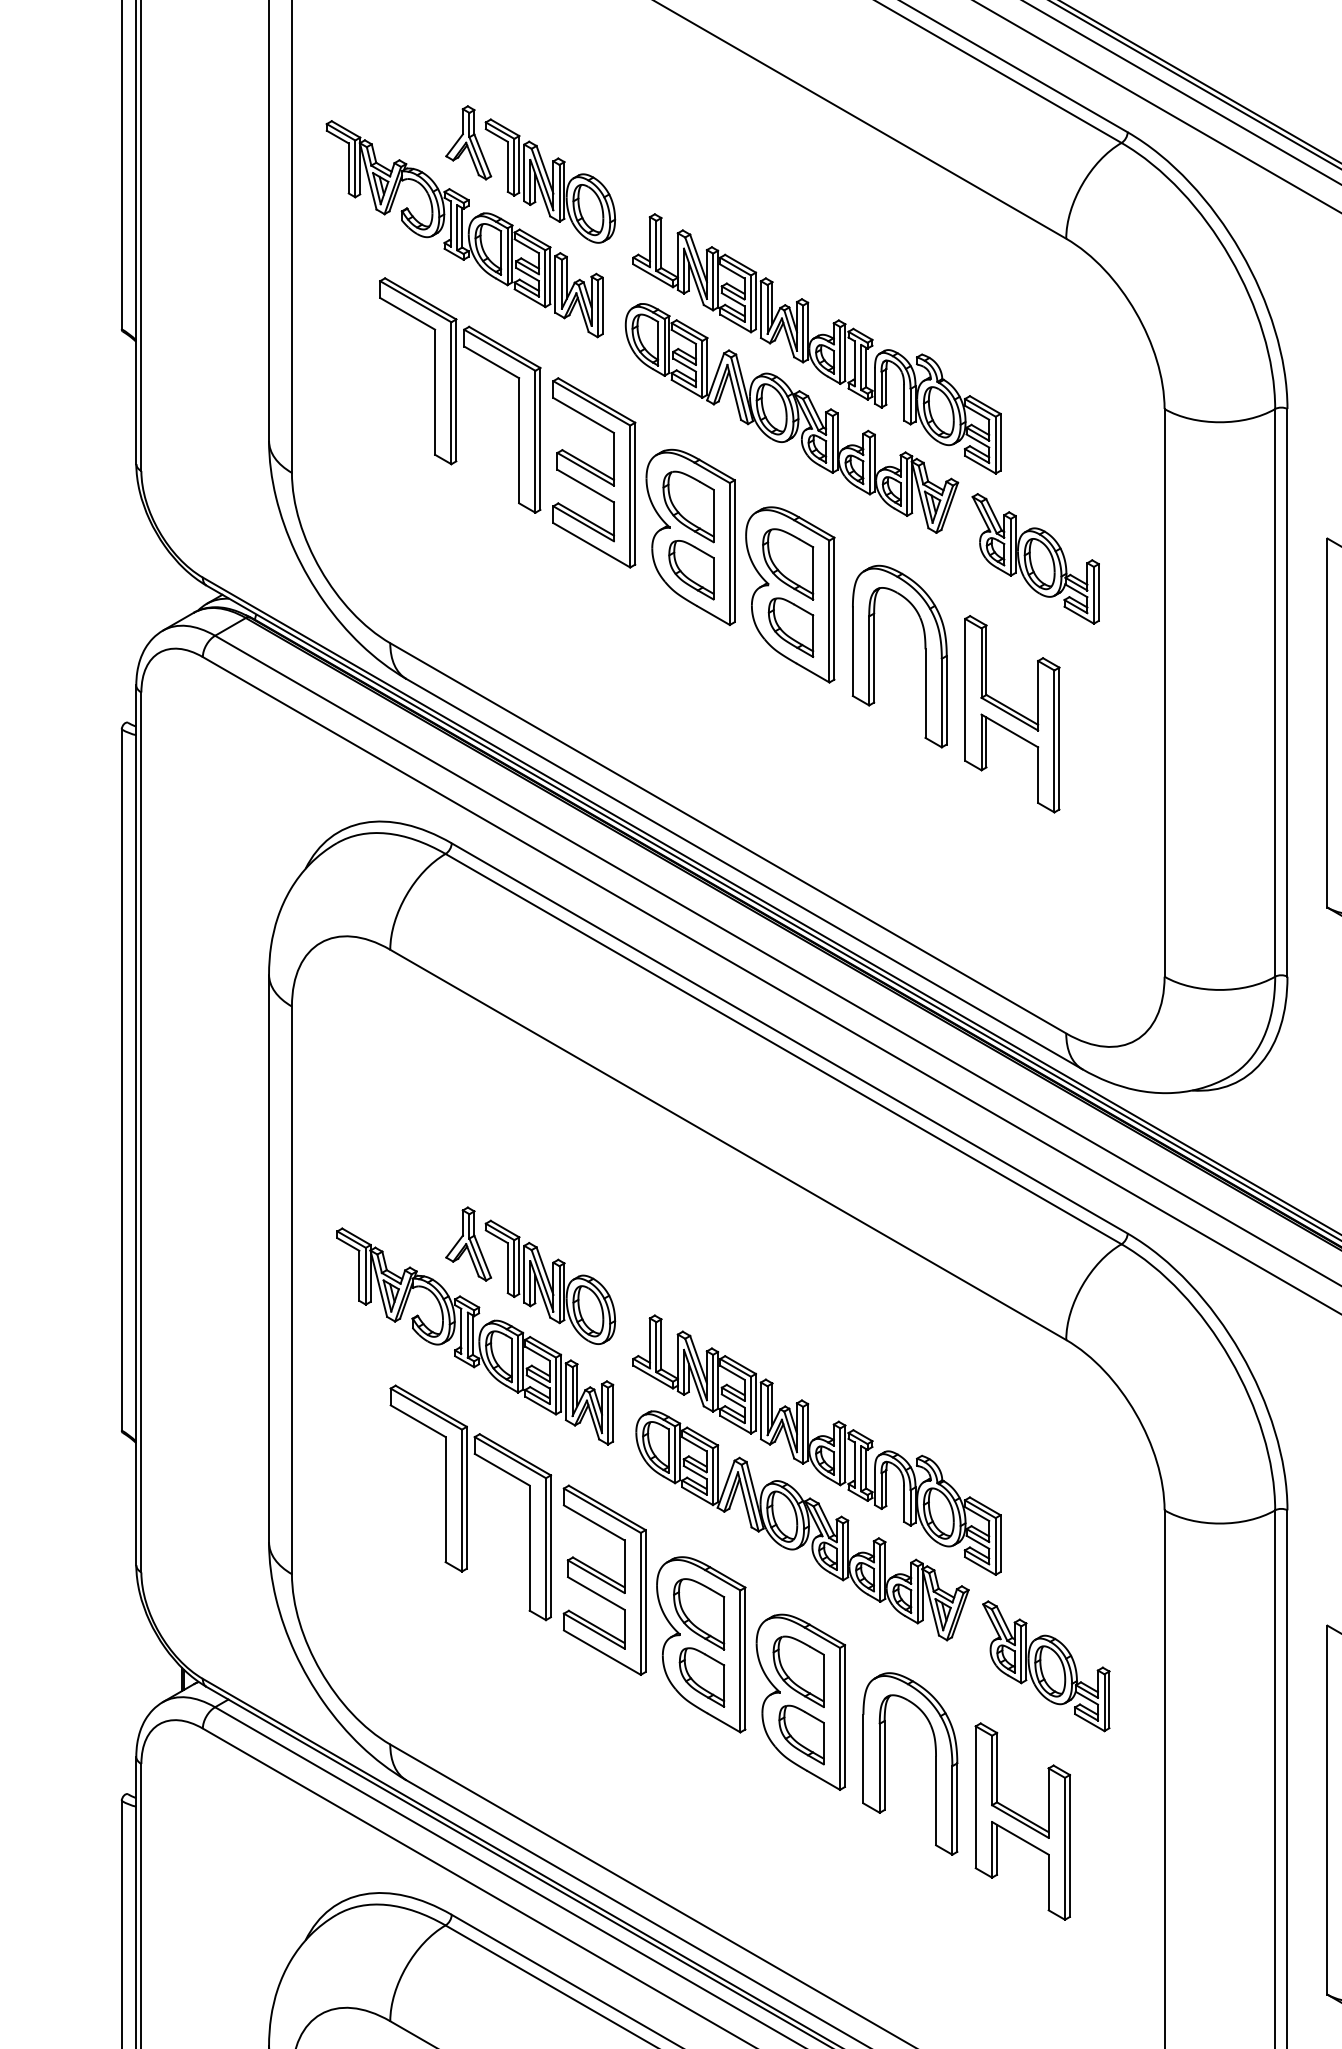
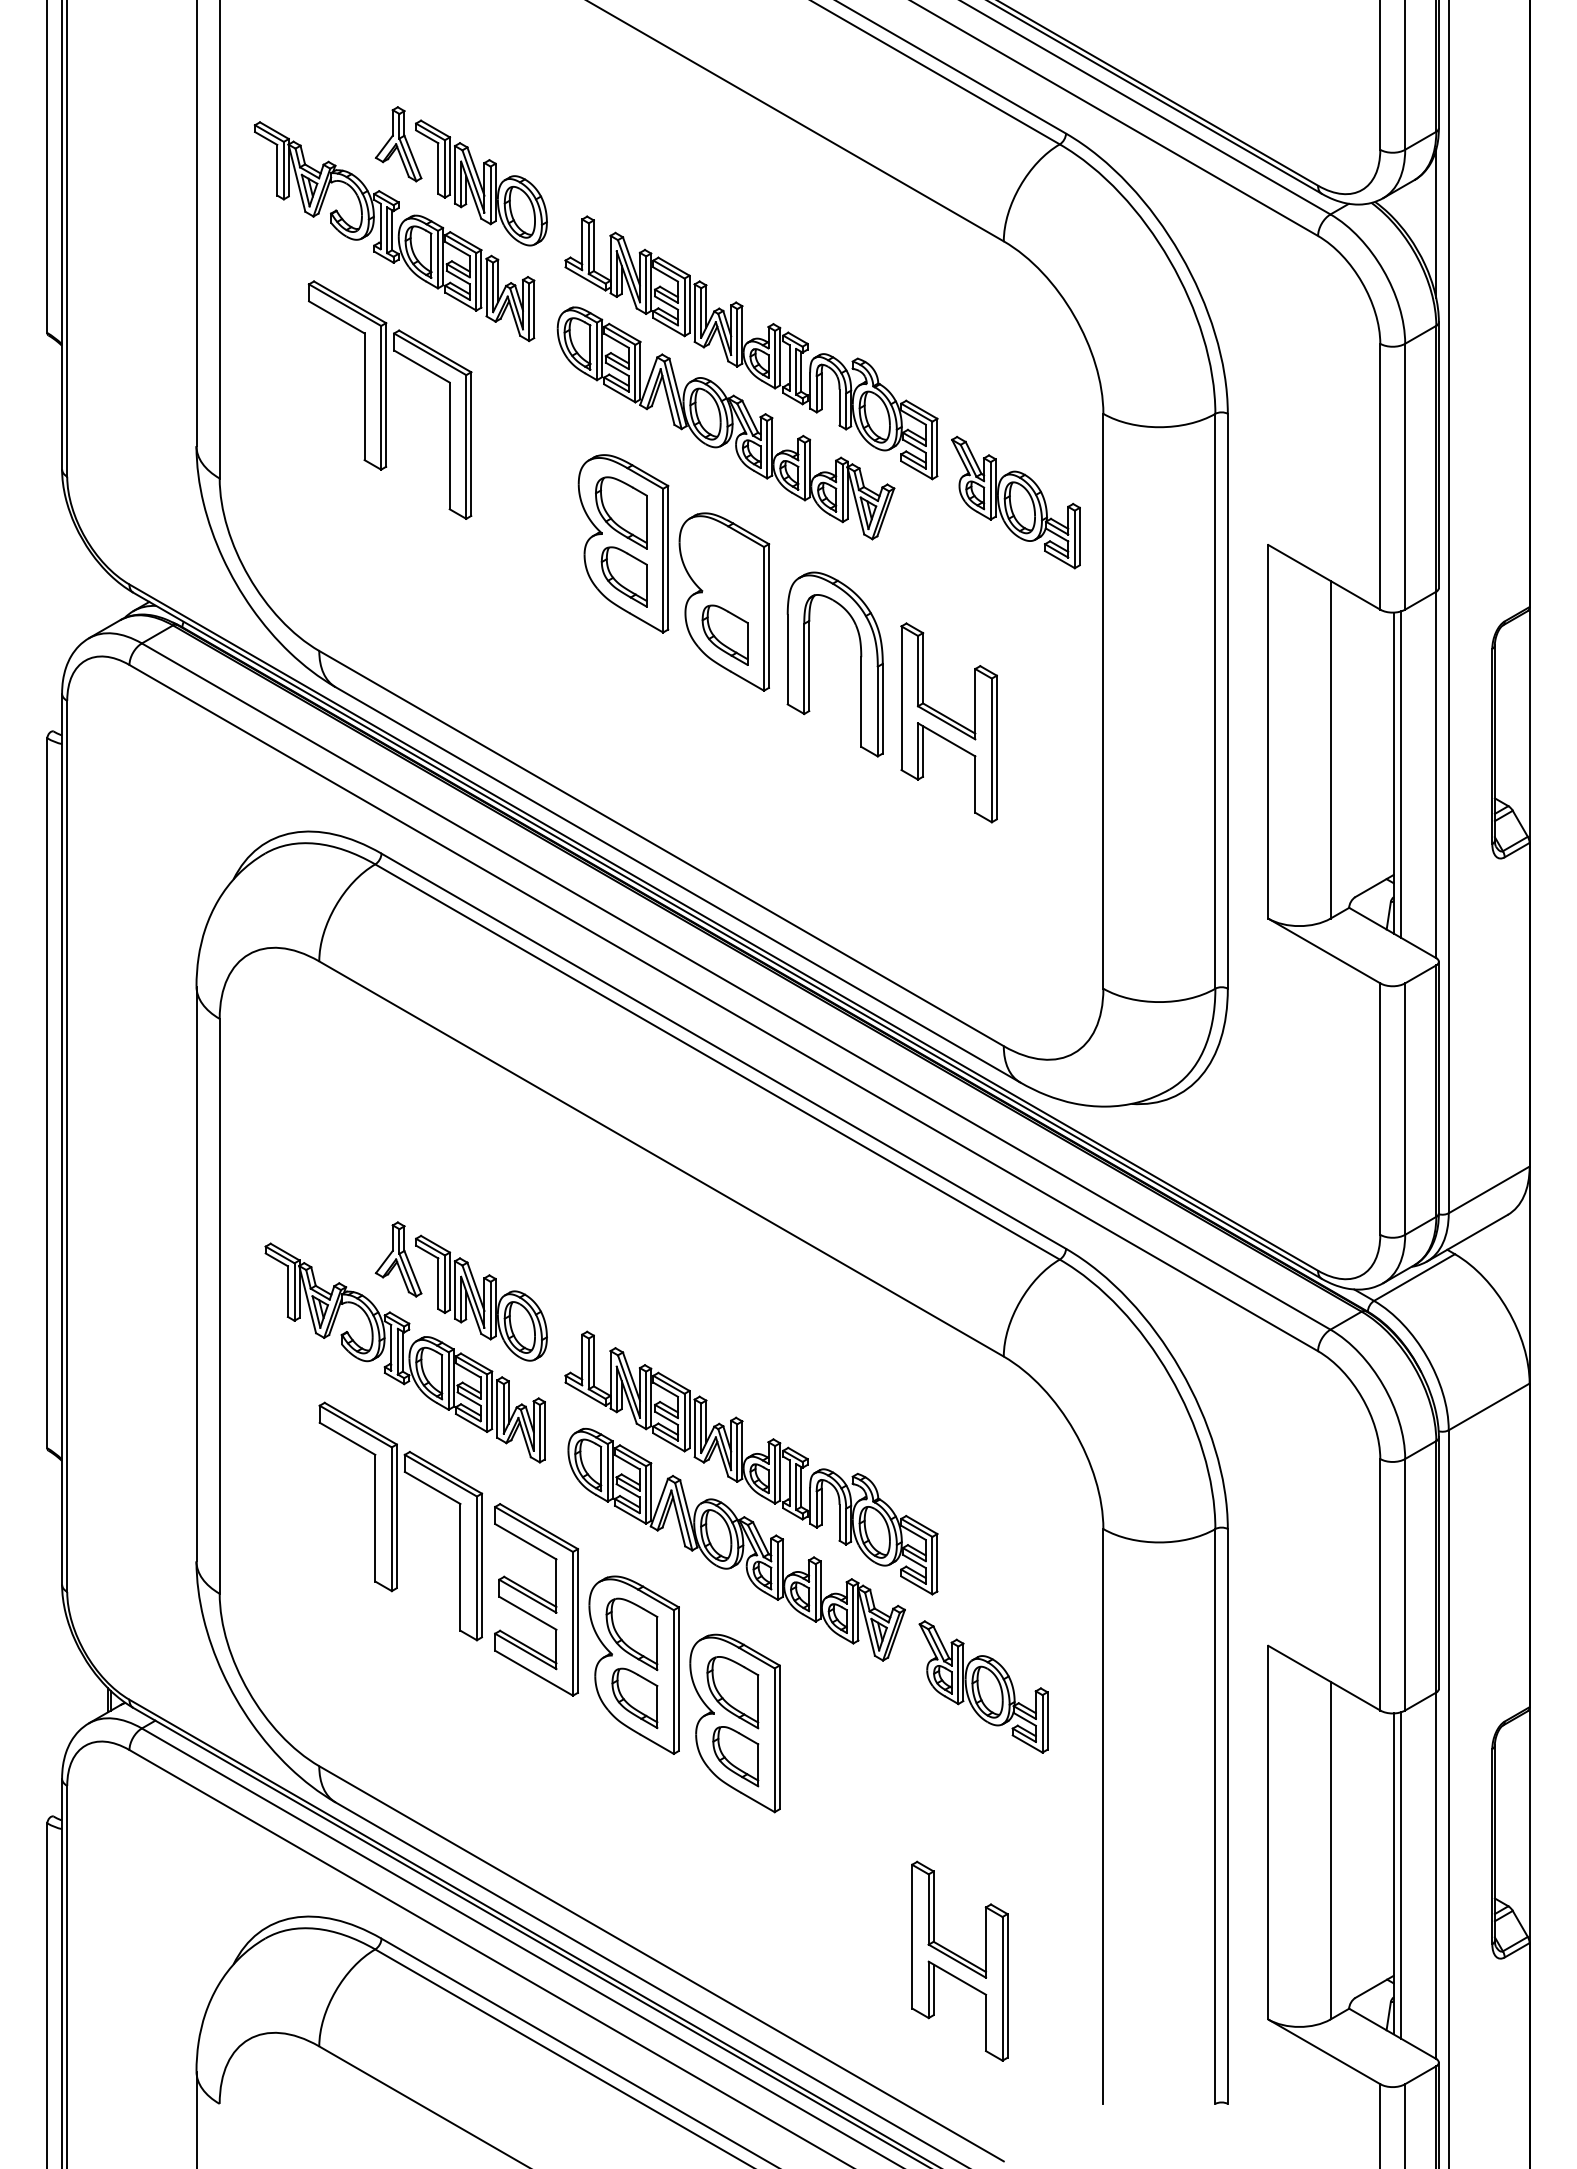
part: (593, 472) -> (525, 478), removed
part: (1035, 558) -> (1015, 502), moved
part: (787, 563) -> (721, 570), removed
part: (885, 1763) -> (820, 1785), removed
part: (1022, 1820) -> (959, 1960), moved

